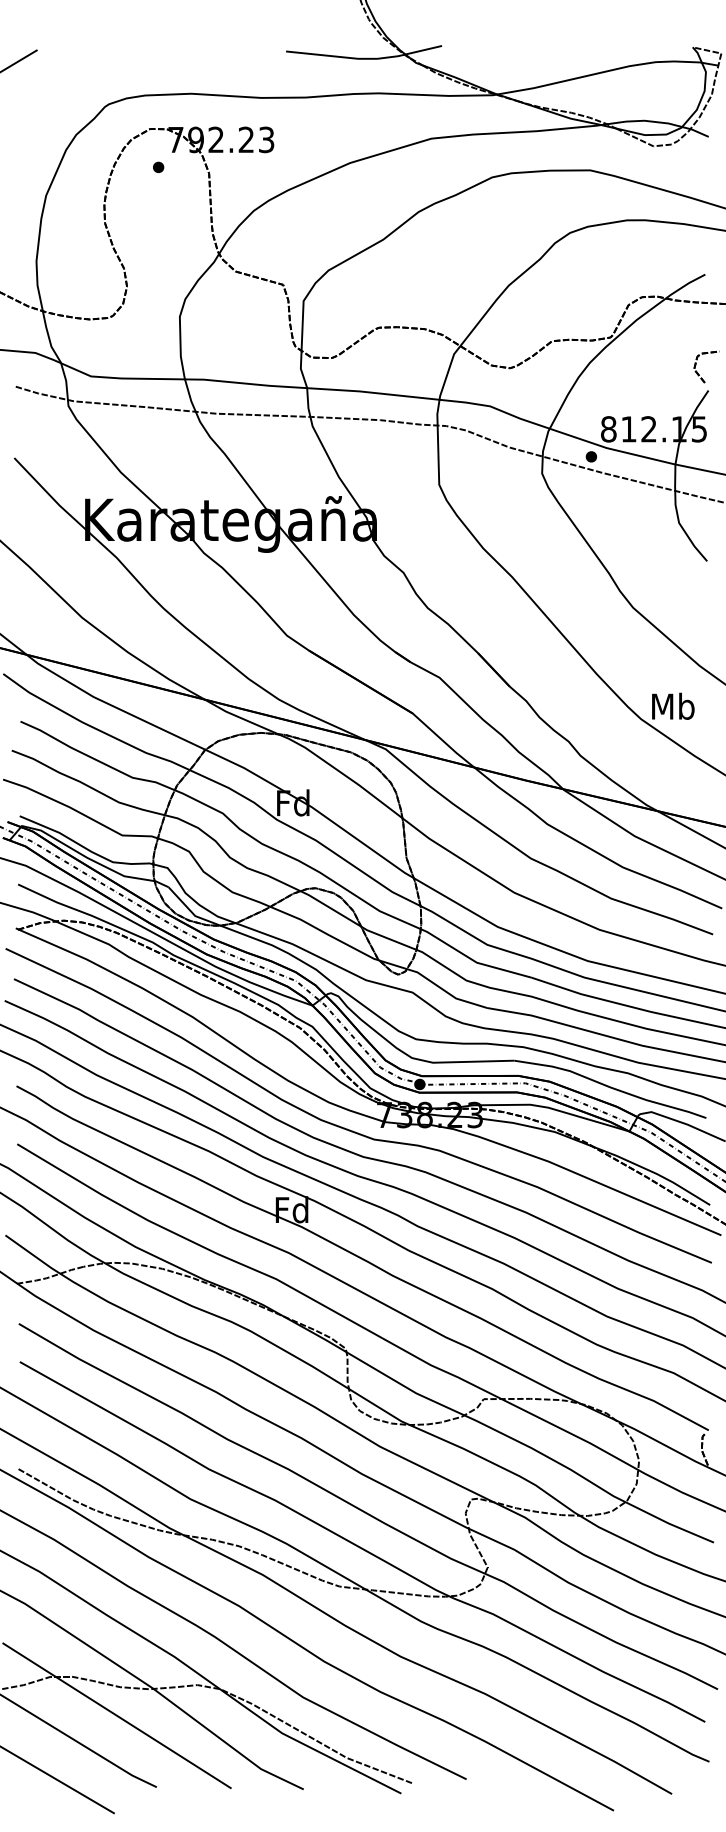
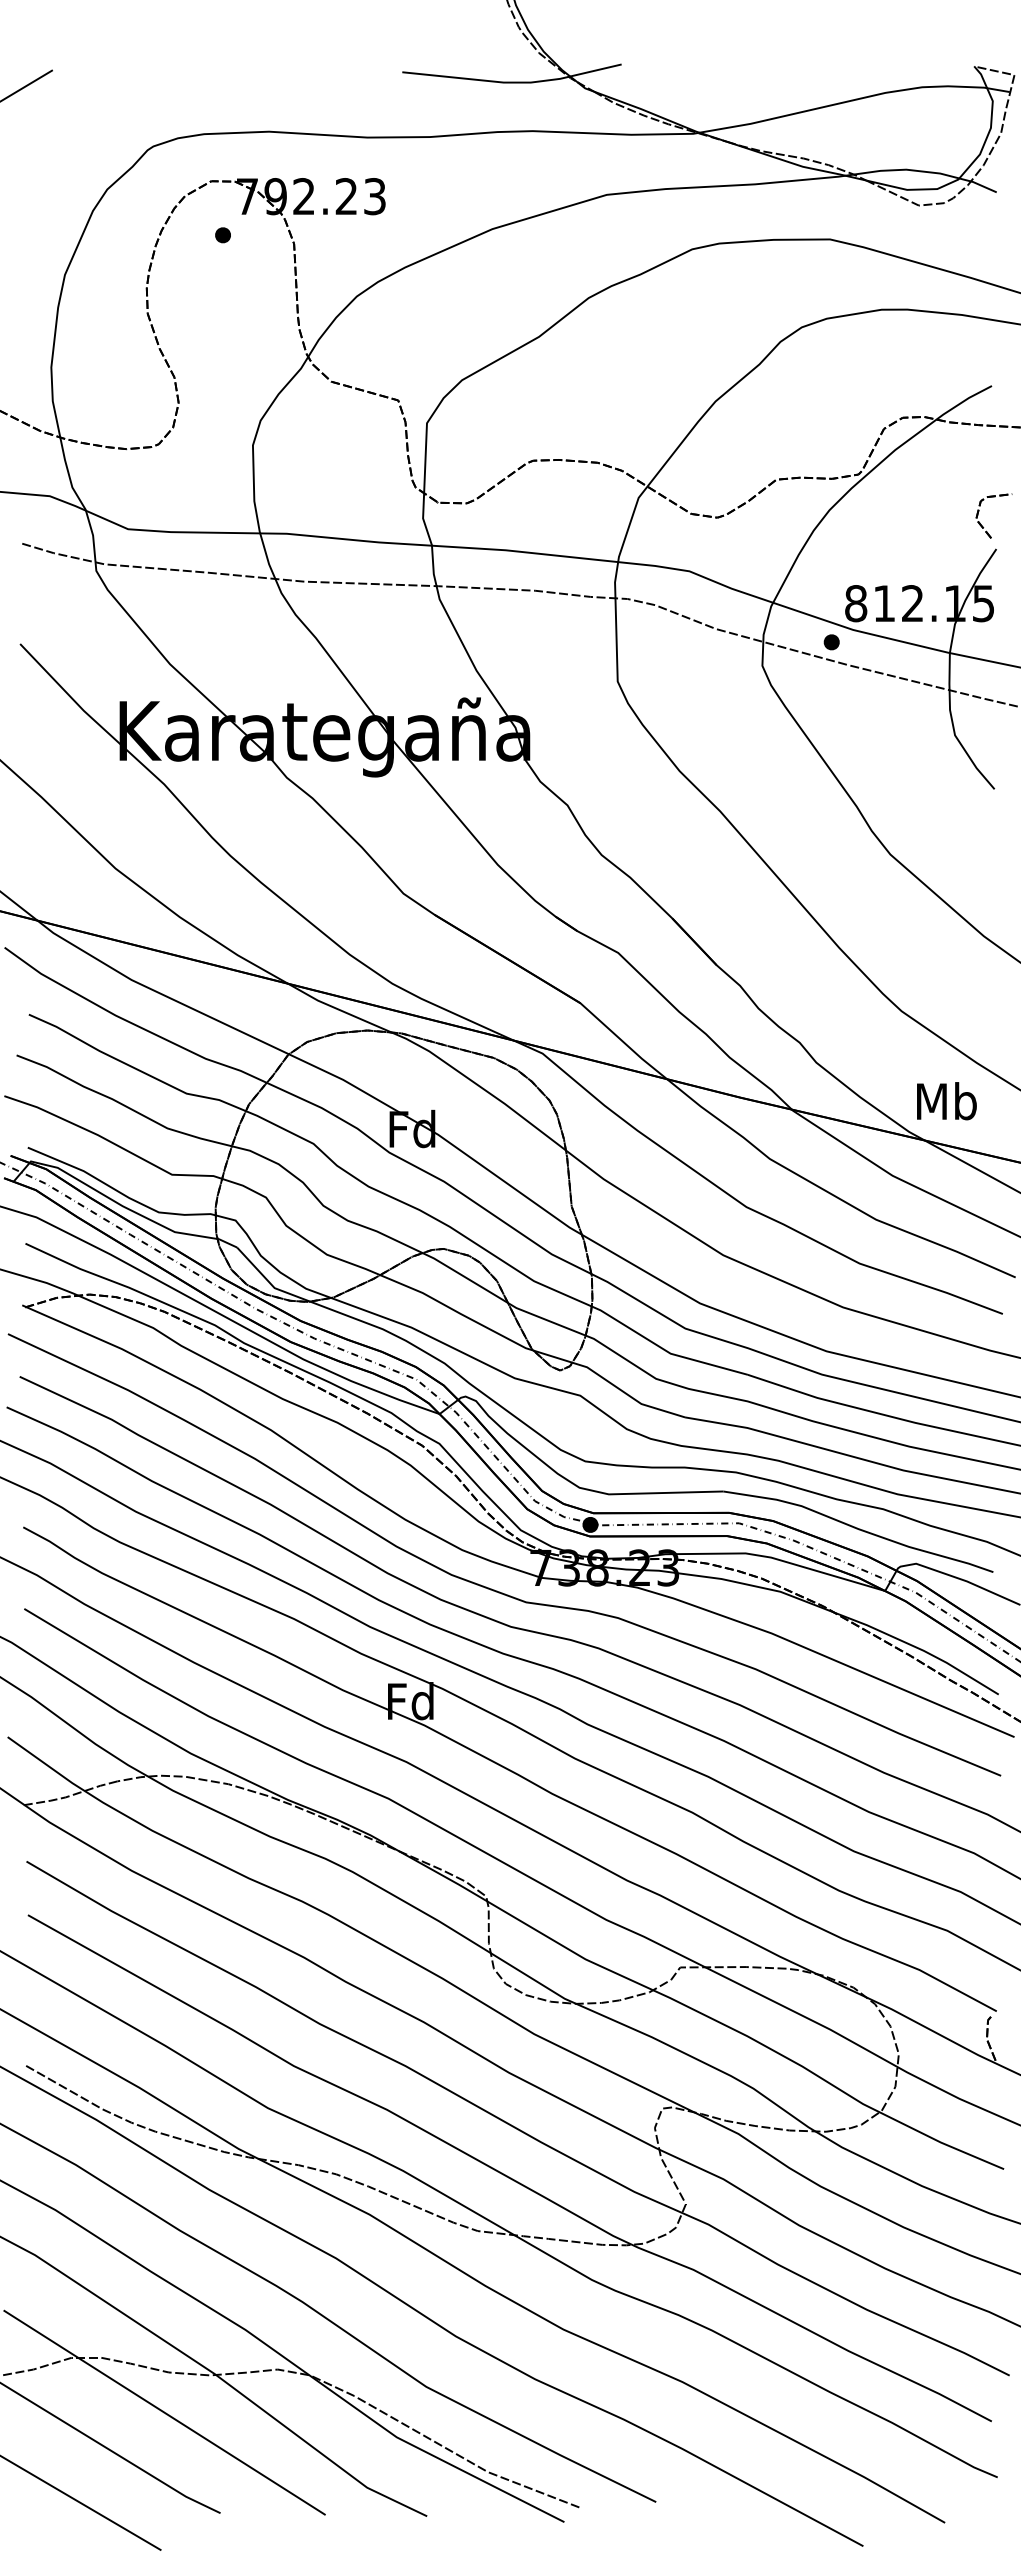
text: (673, 706) -> (946, 1101), moved

